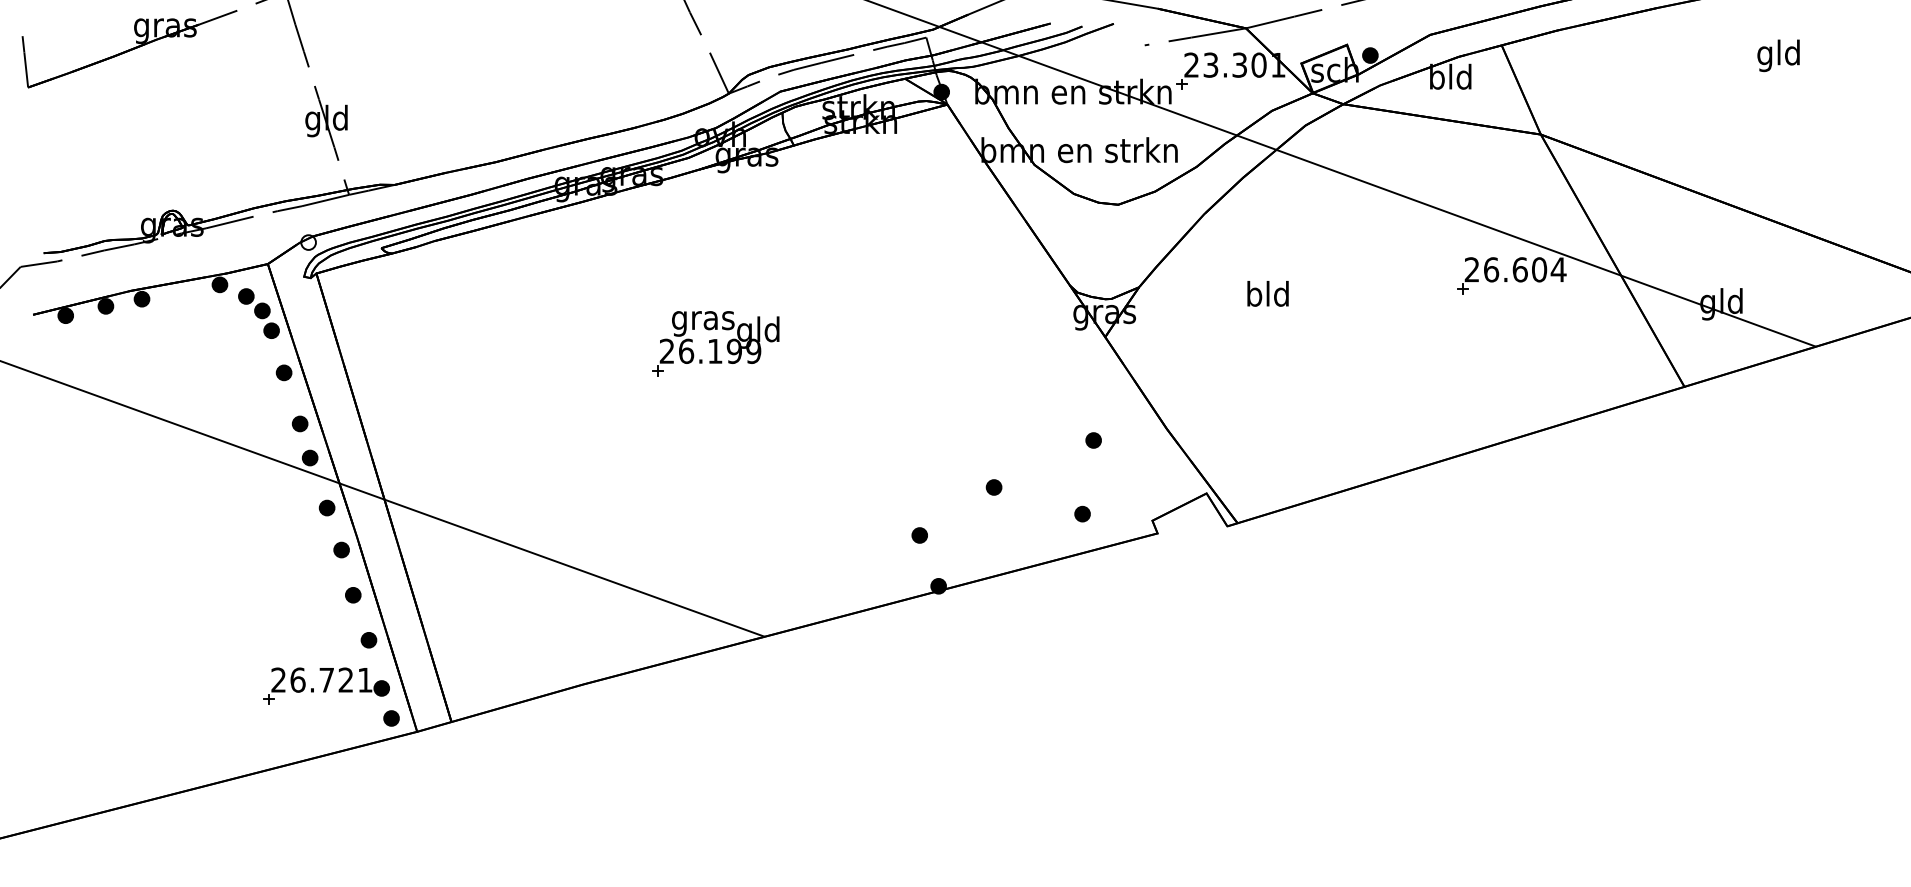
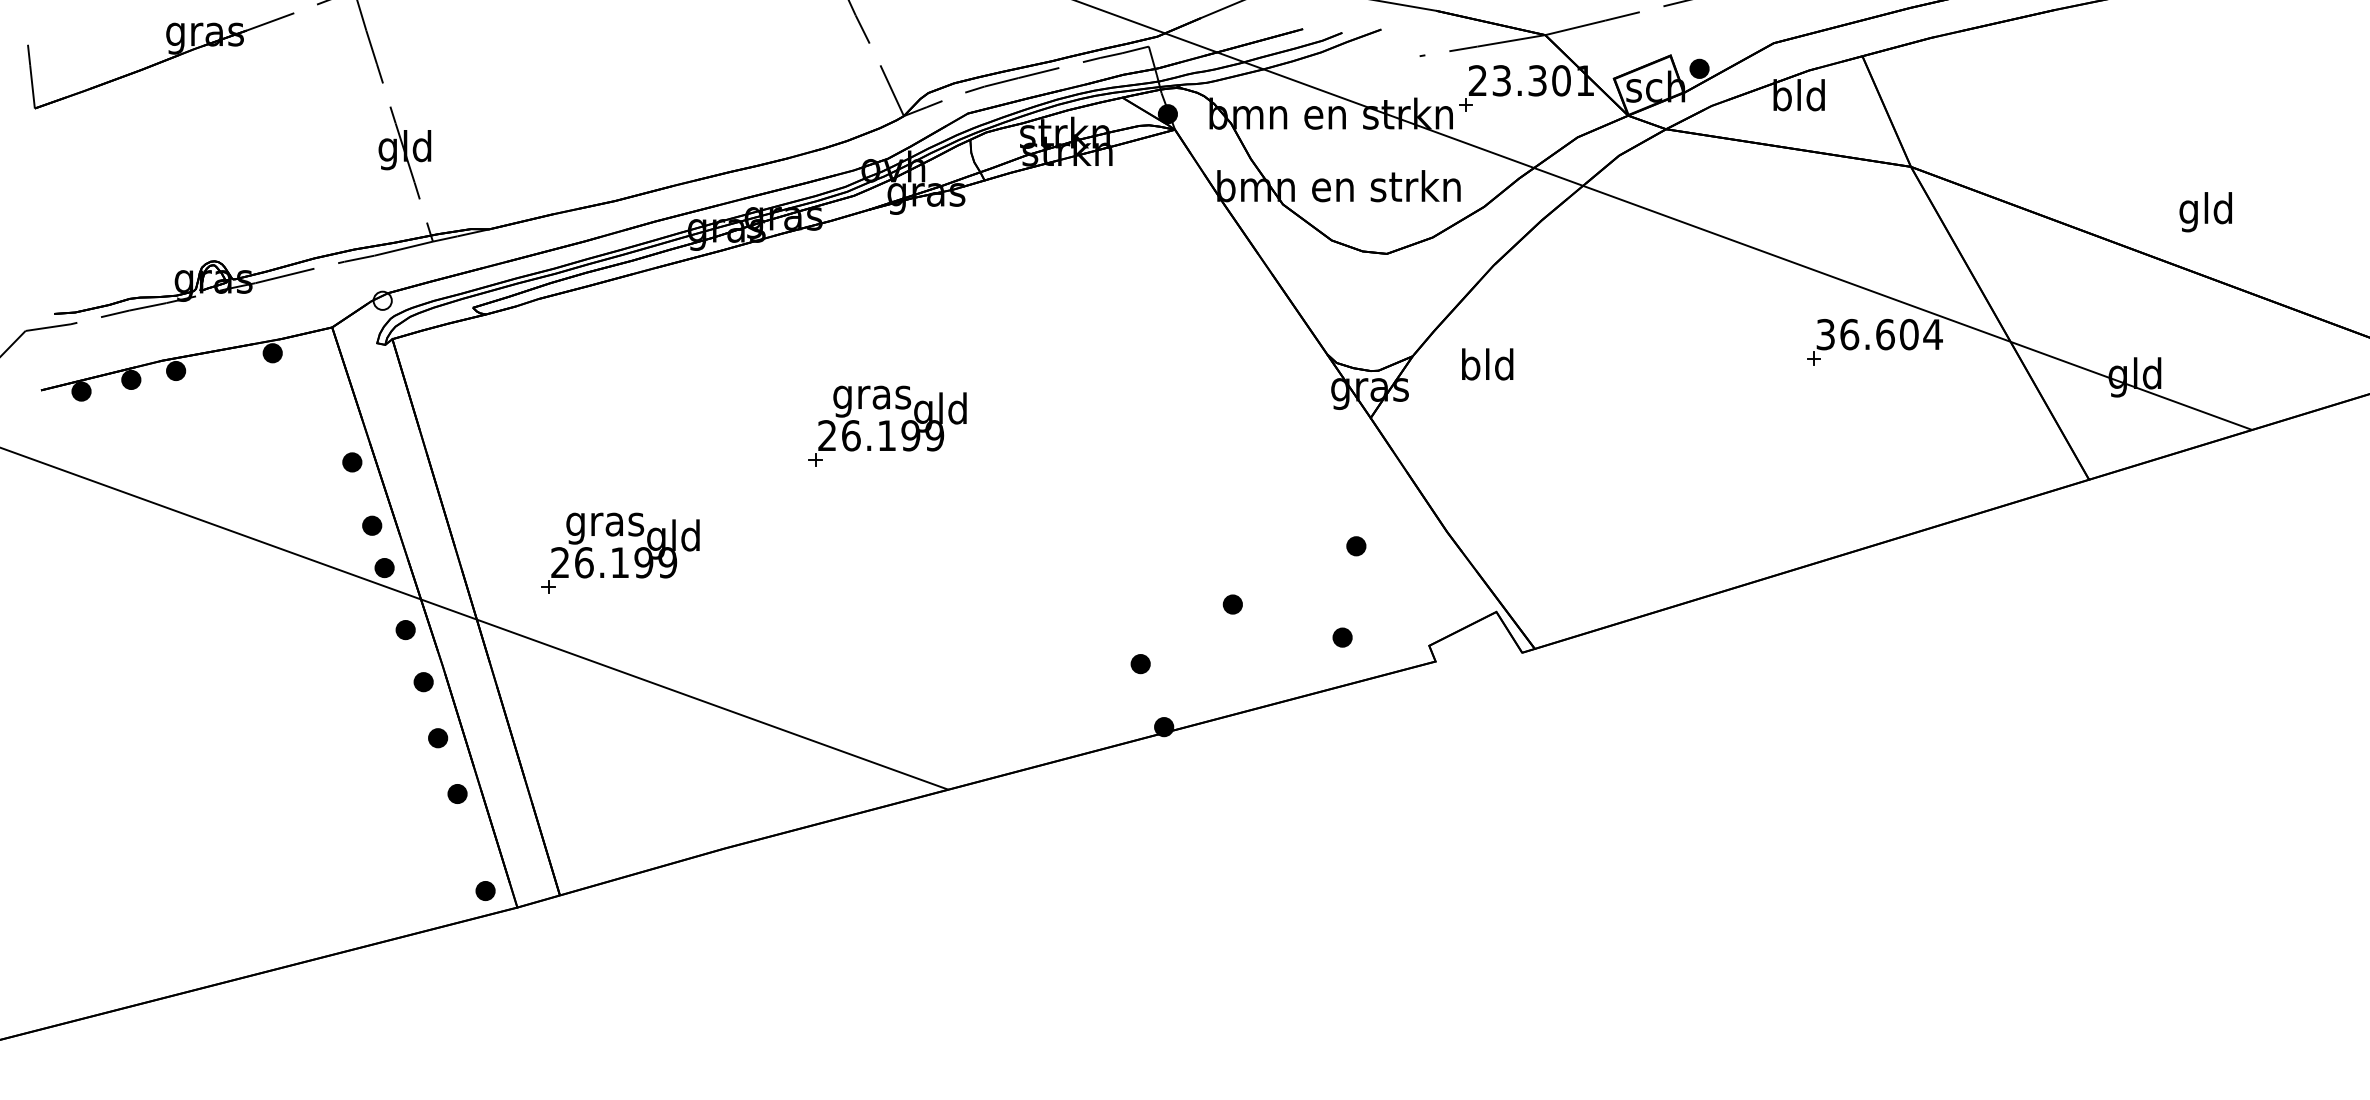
text: (1778, 56) -> (2205, 212), moved
text: (1471, 269) -> (1825, 334), 26.604 -> 36.604
text: (1267, 293) -> (1487, 364), moved
part: (258, 313) -> (320, 388), removed
part: (500, 445) -> (620, 552), added
part: (326, 685) -> (405, 850), removed

